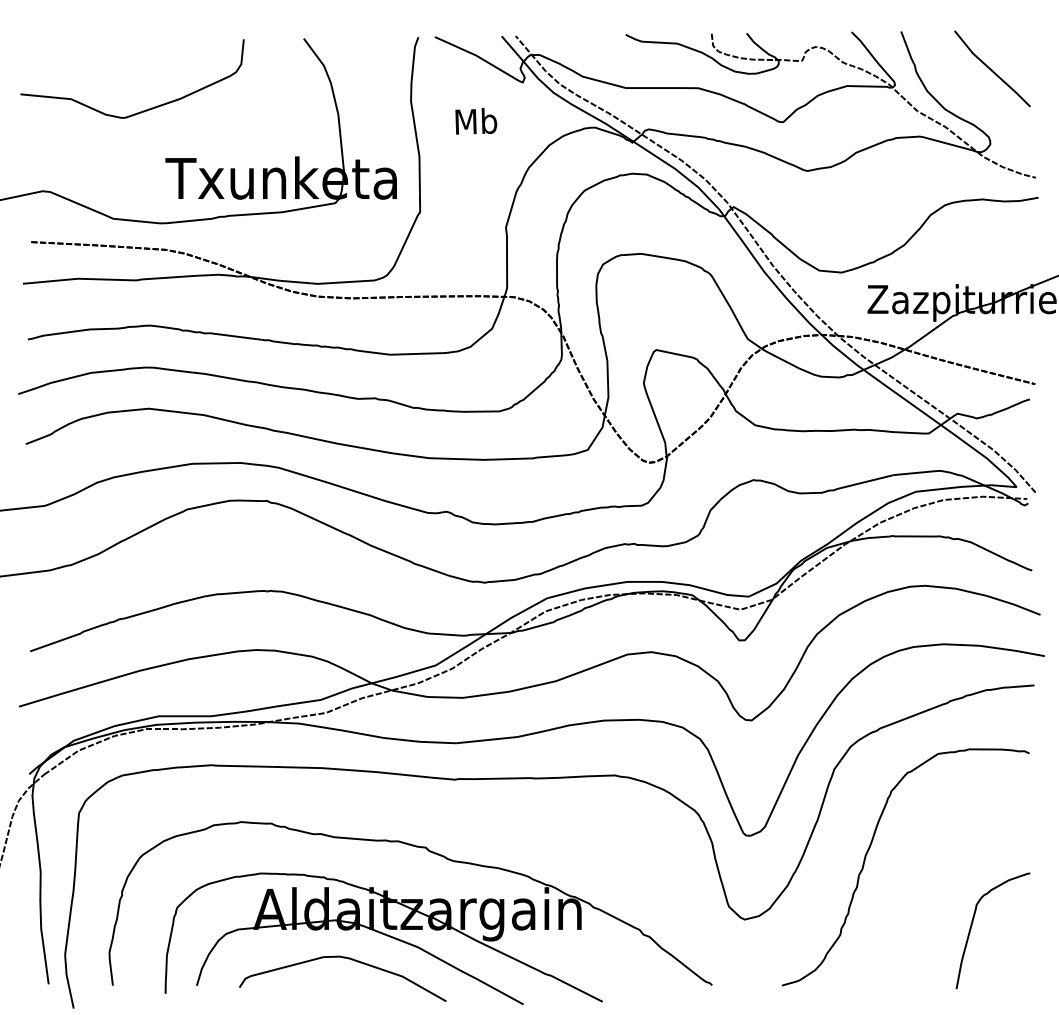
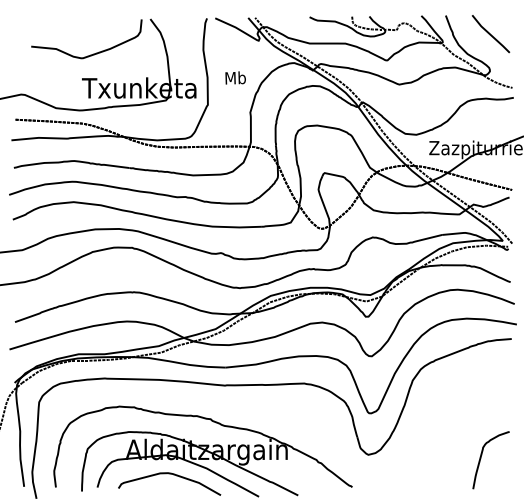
curve: (140, 110) -> (90, 54), moved
text: (475, 120) -> (235, 77), moved
part: (870, 852) -> (430, 421), removed

